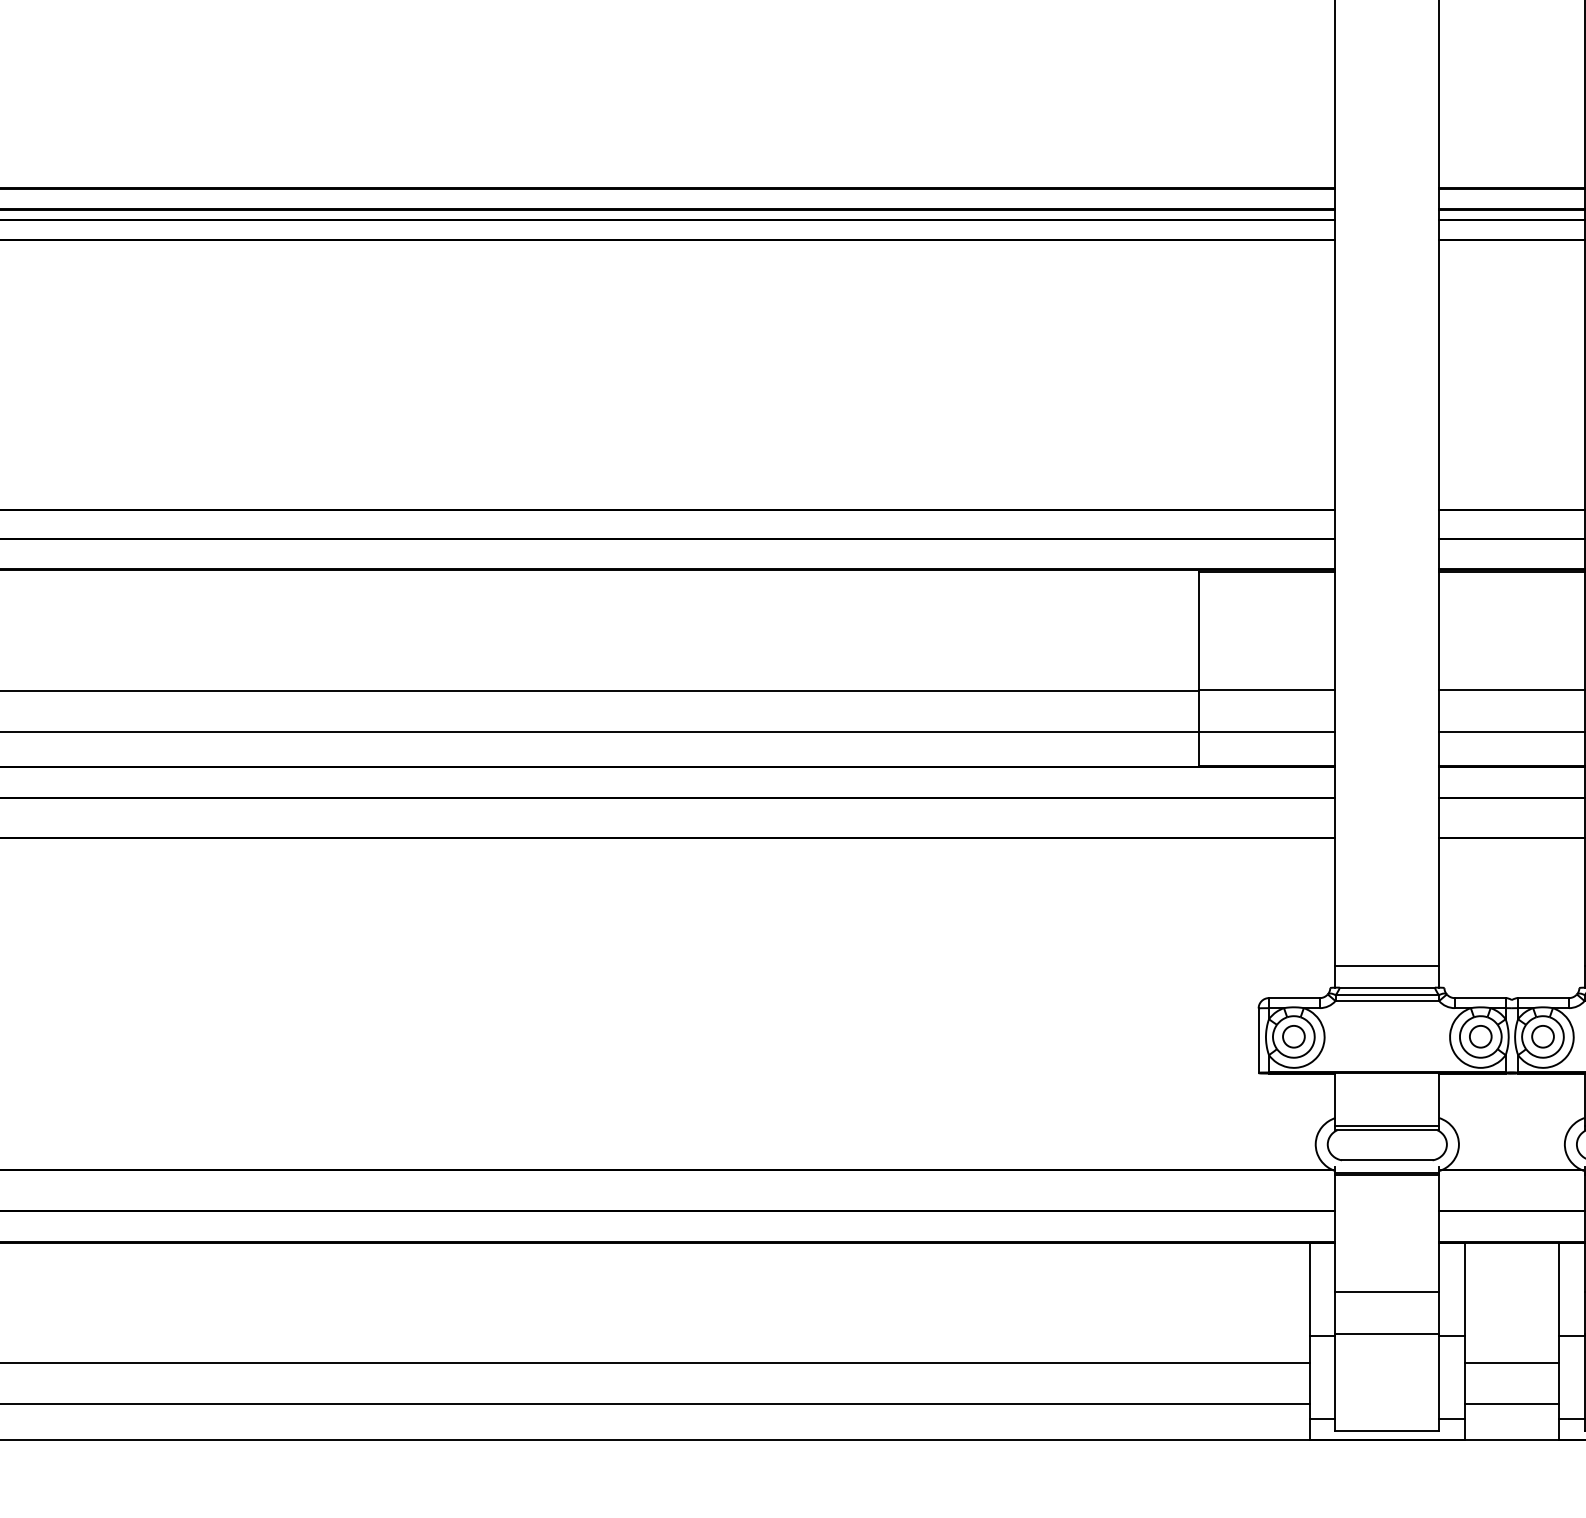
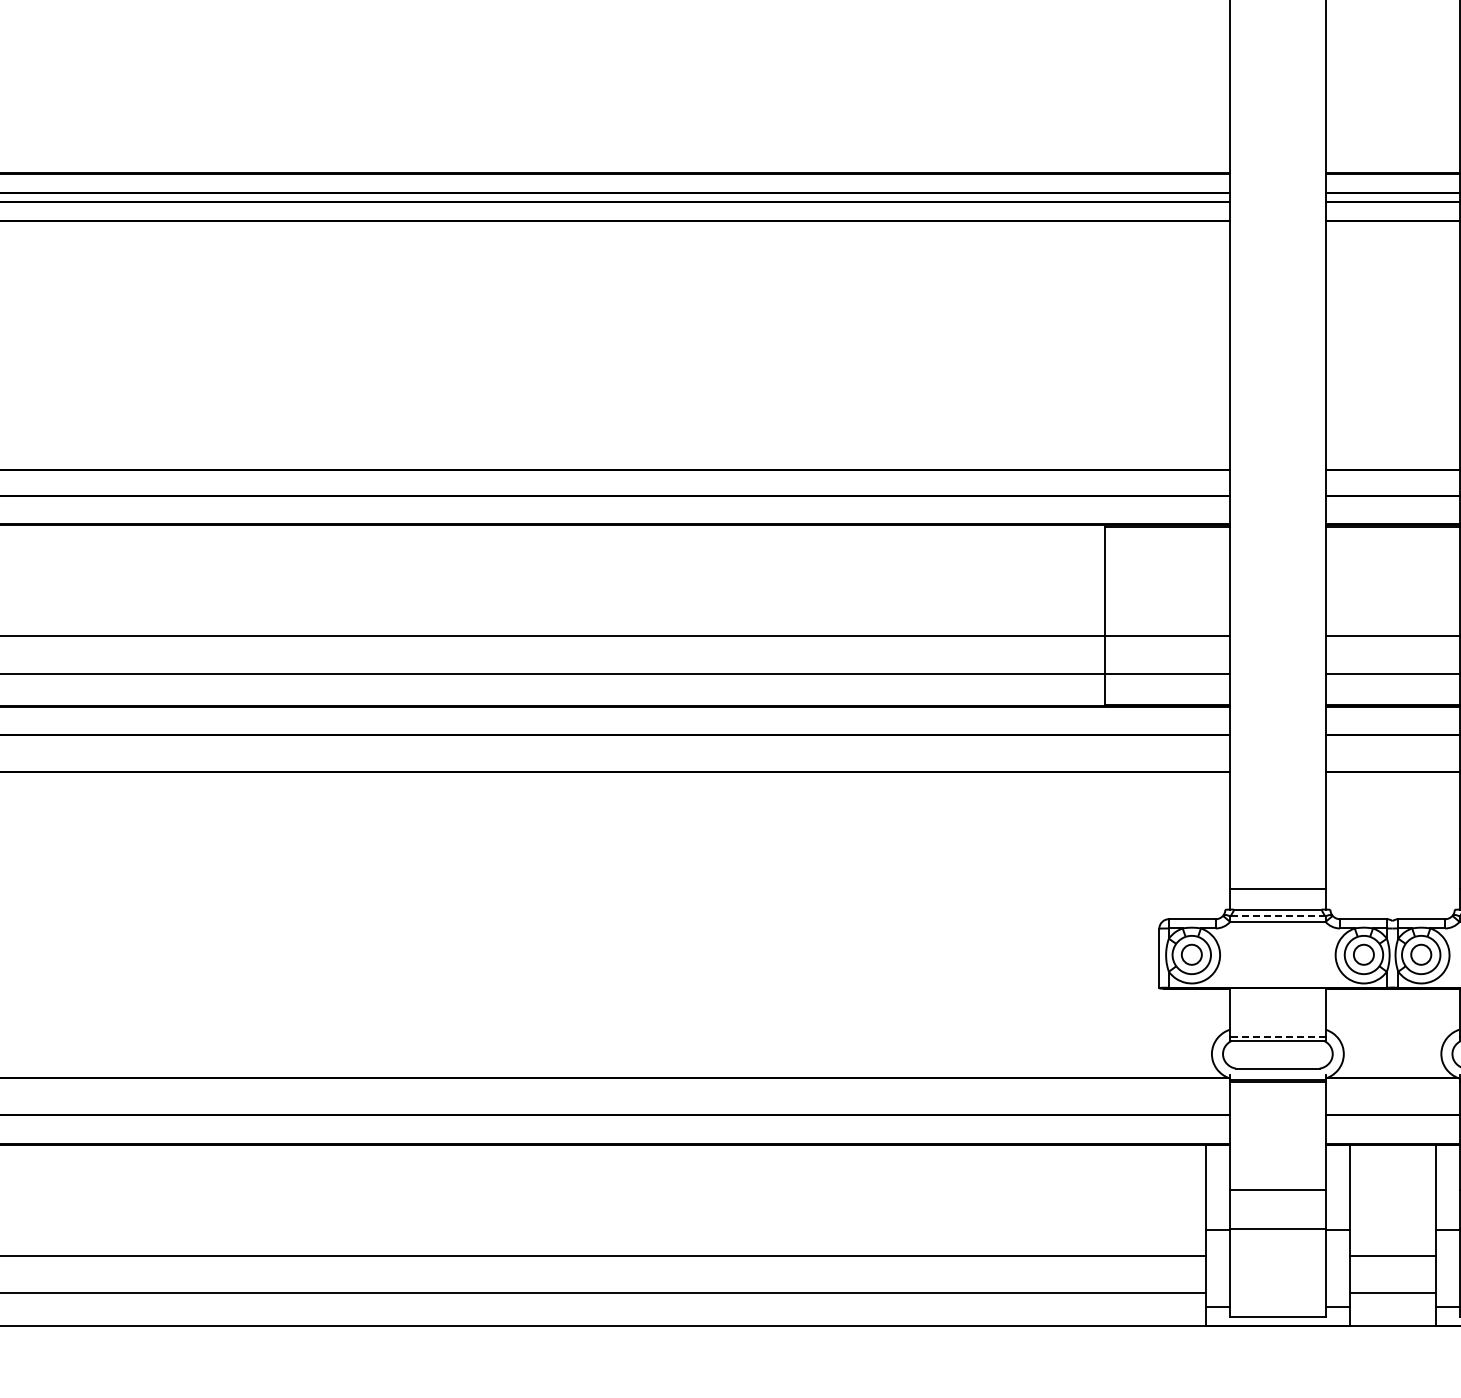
line: (1386, 995) -> (1277, 916), solid -> dashed
line: (1386, 1125) -> (1277, 1036), solid -> dashed

